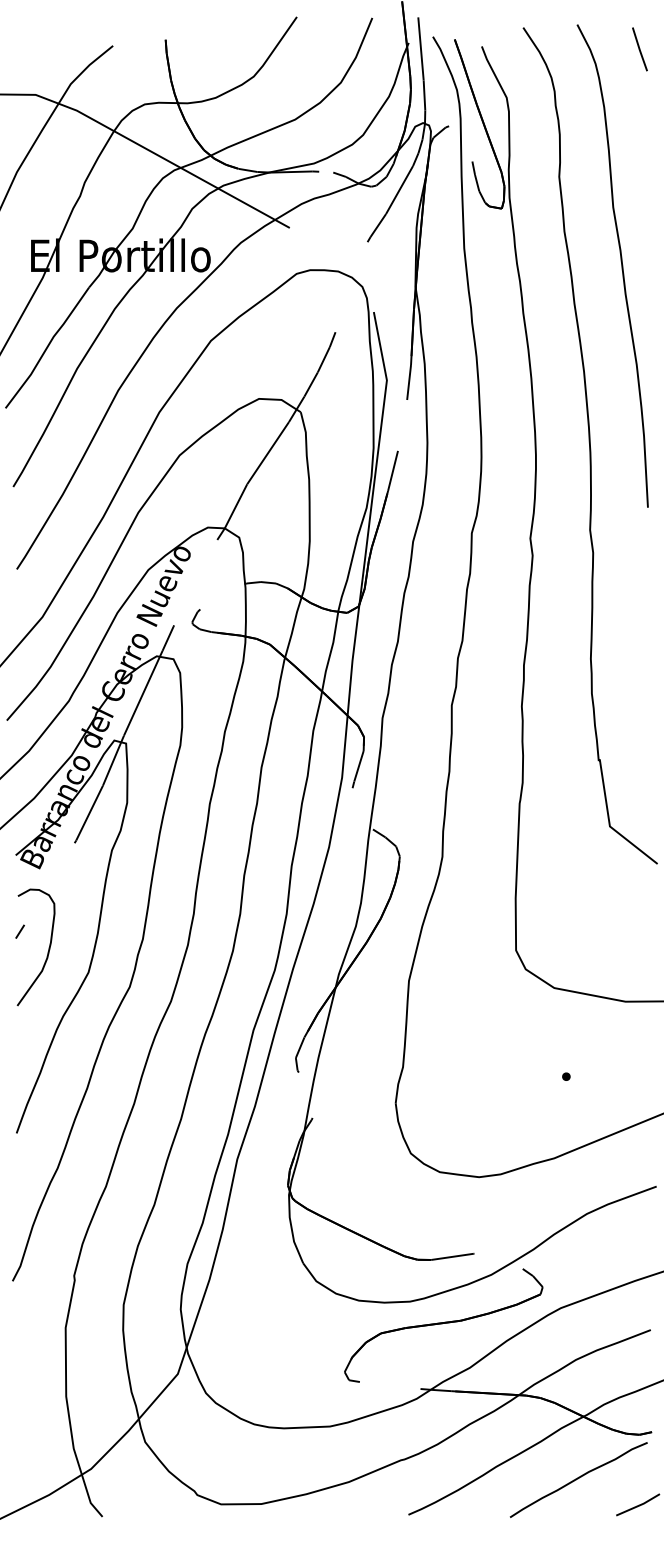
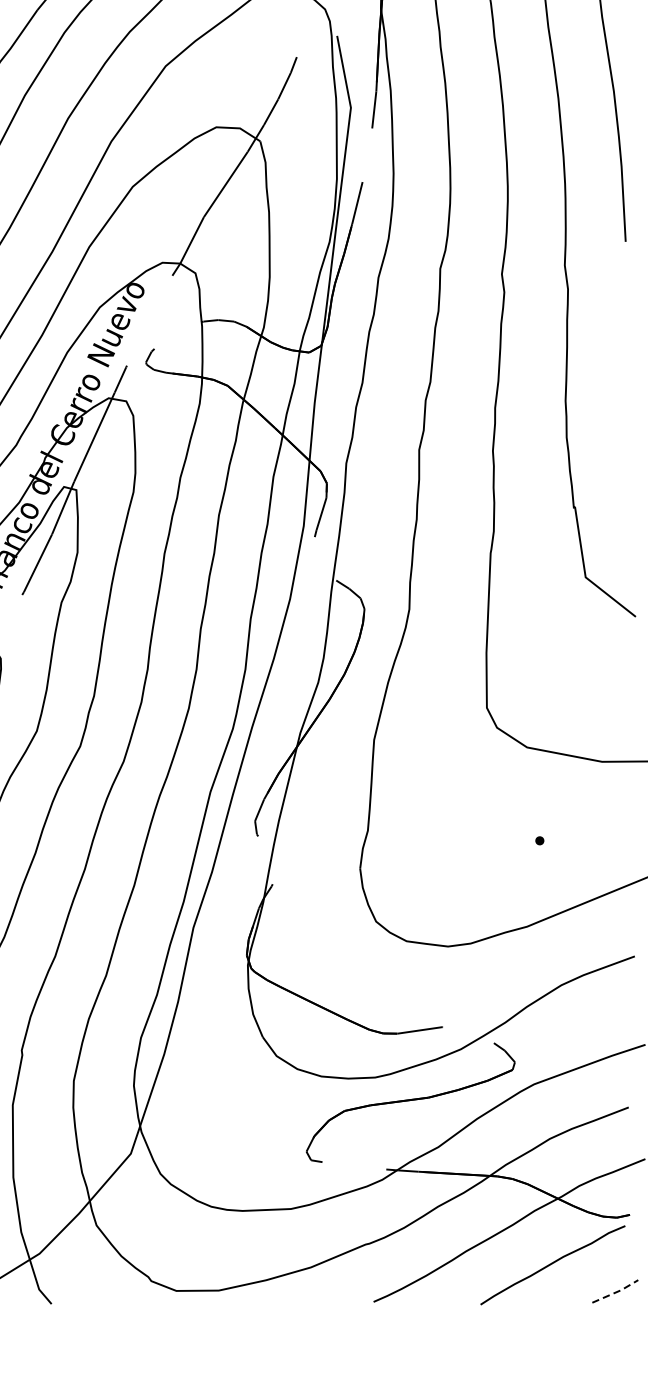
line: (639, 1505) -> (616, 1292), solid -> dashed

